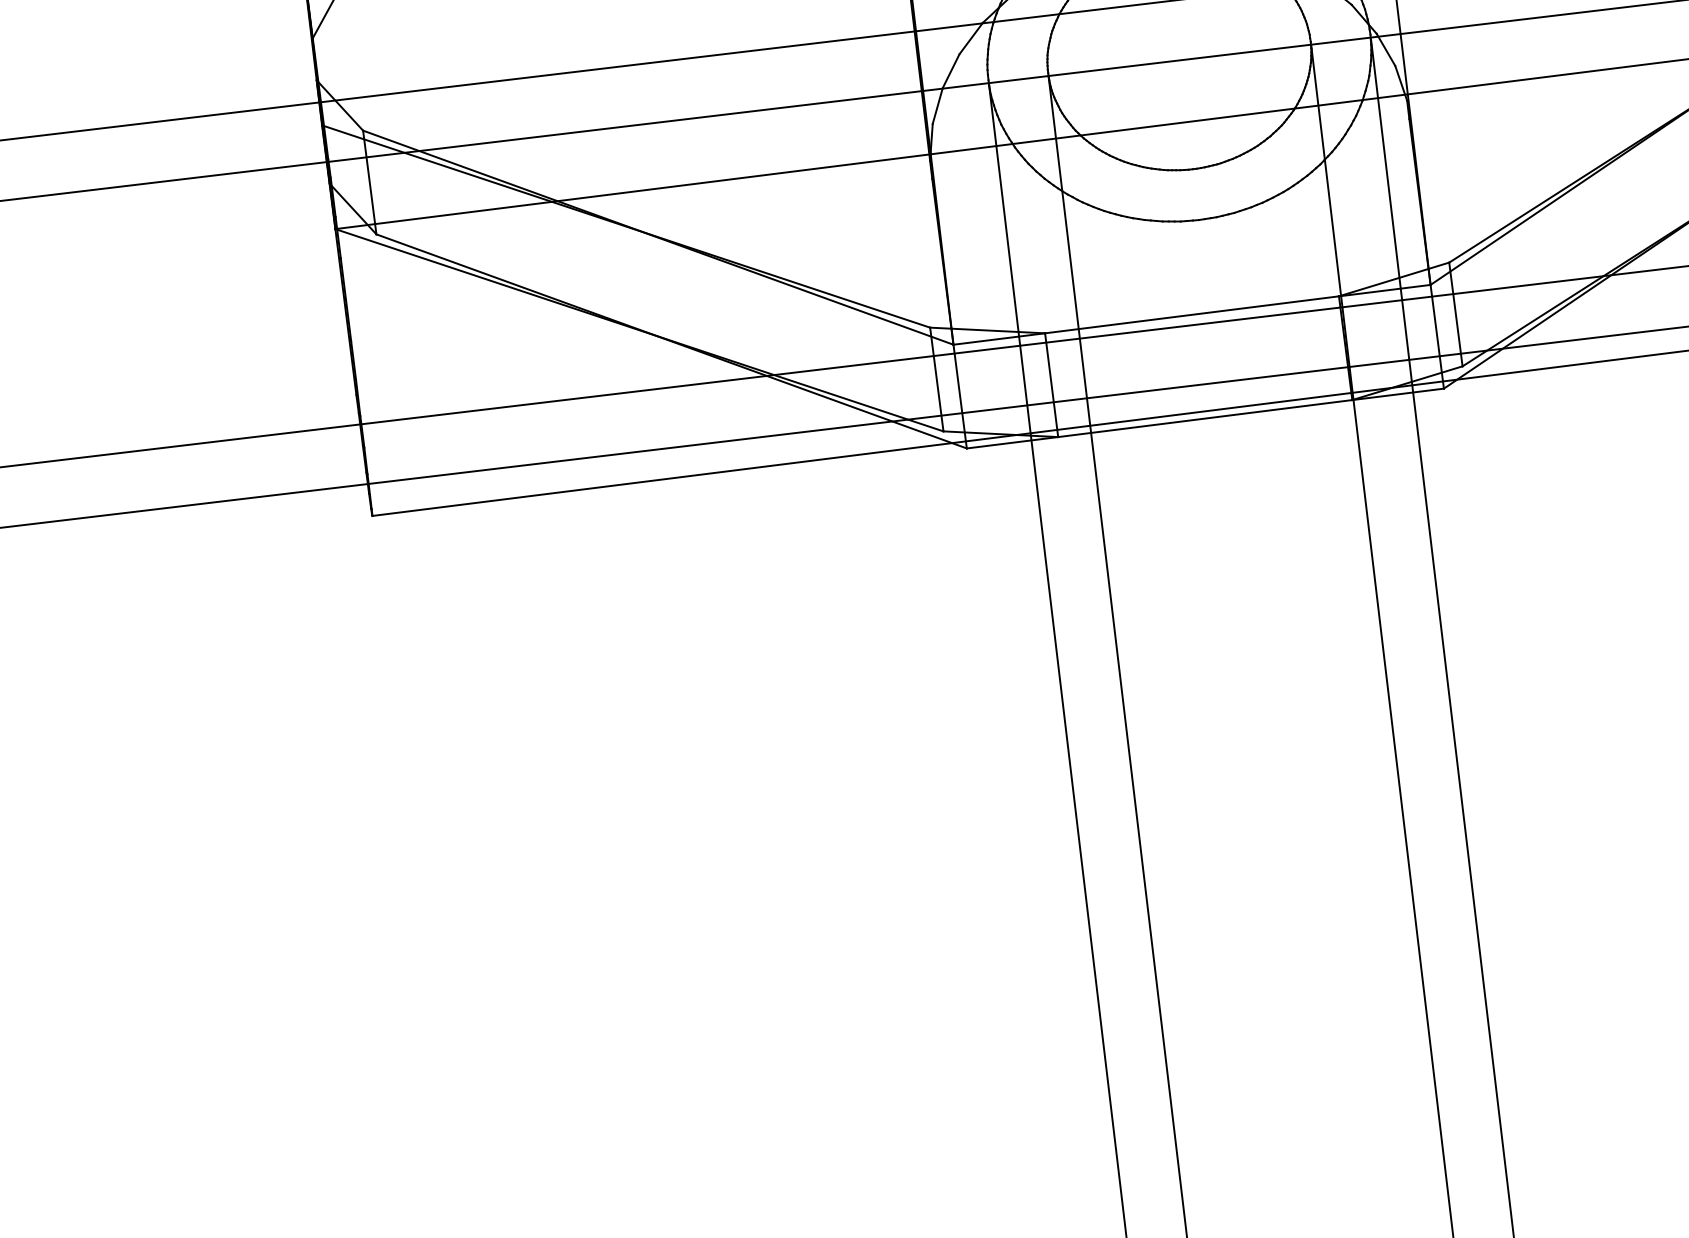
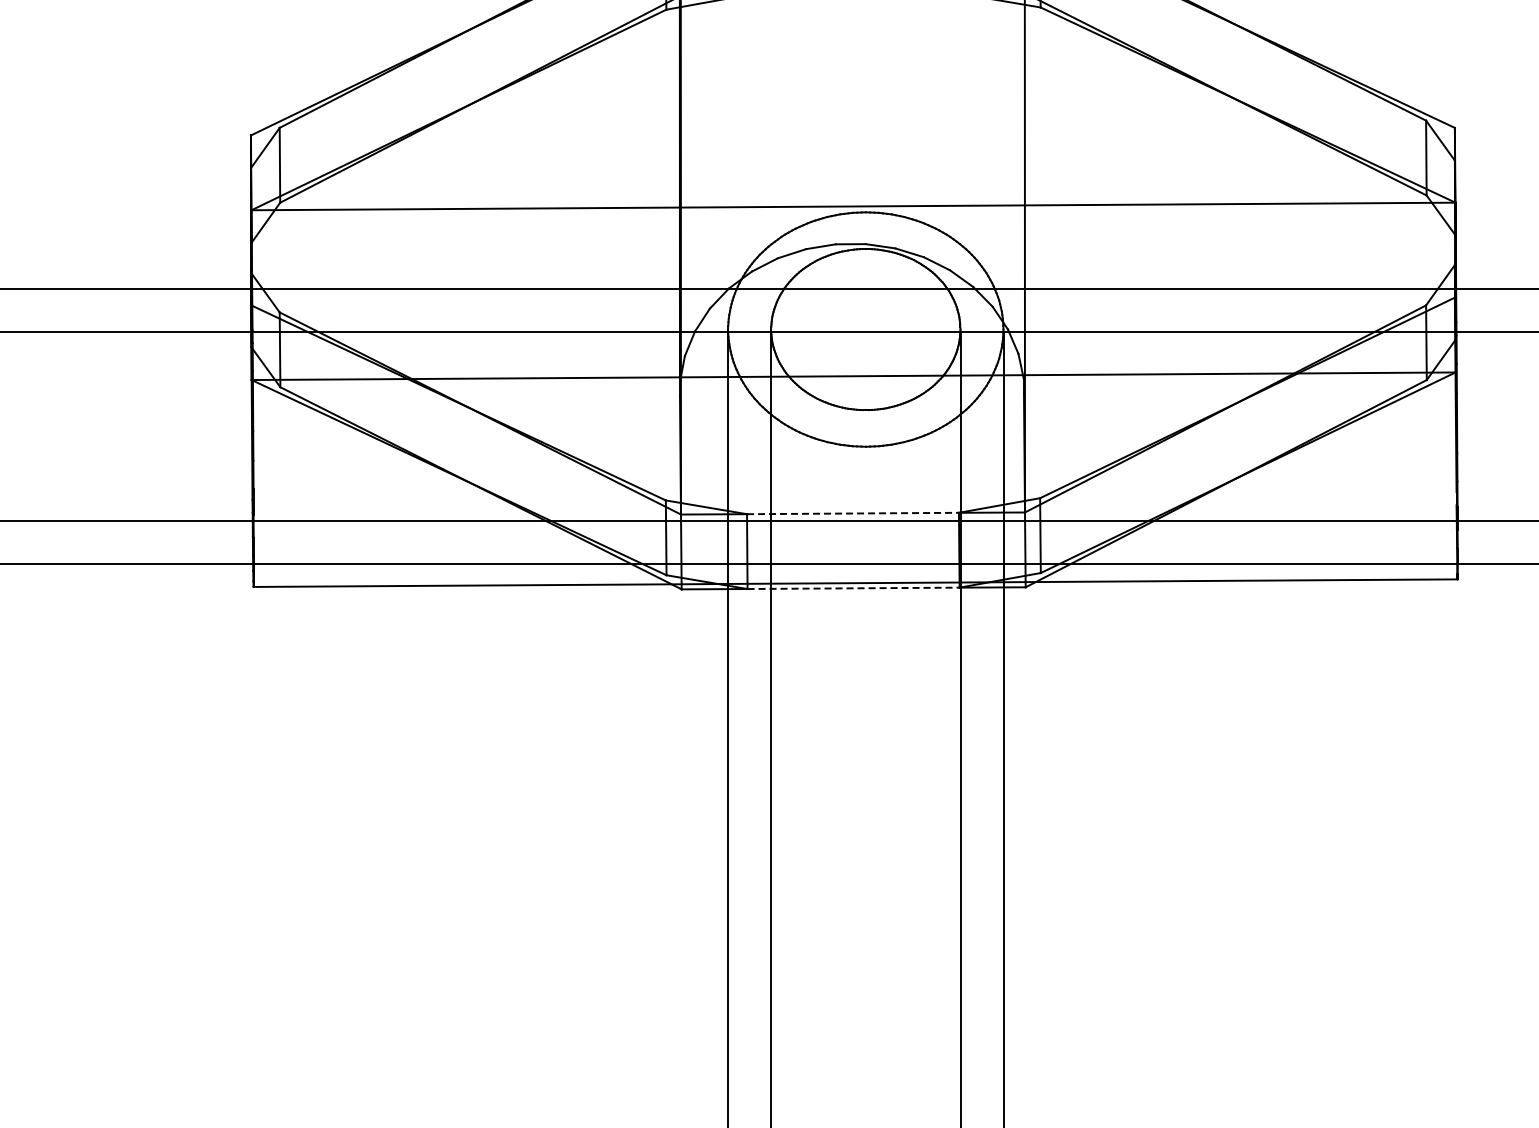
line: (1192, 314) -> (853, 513), solid -> dashed
line: (1206, 418) -> (854, 588), solid -> dashed

